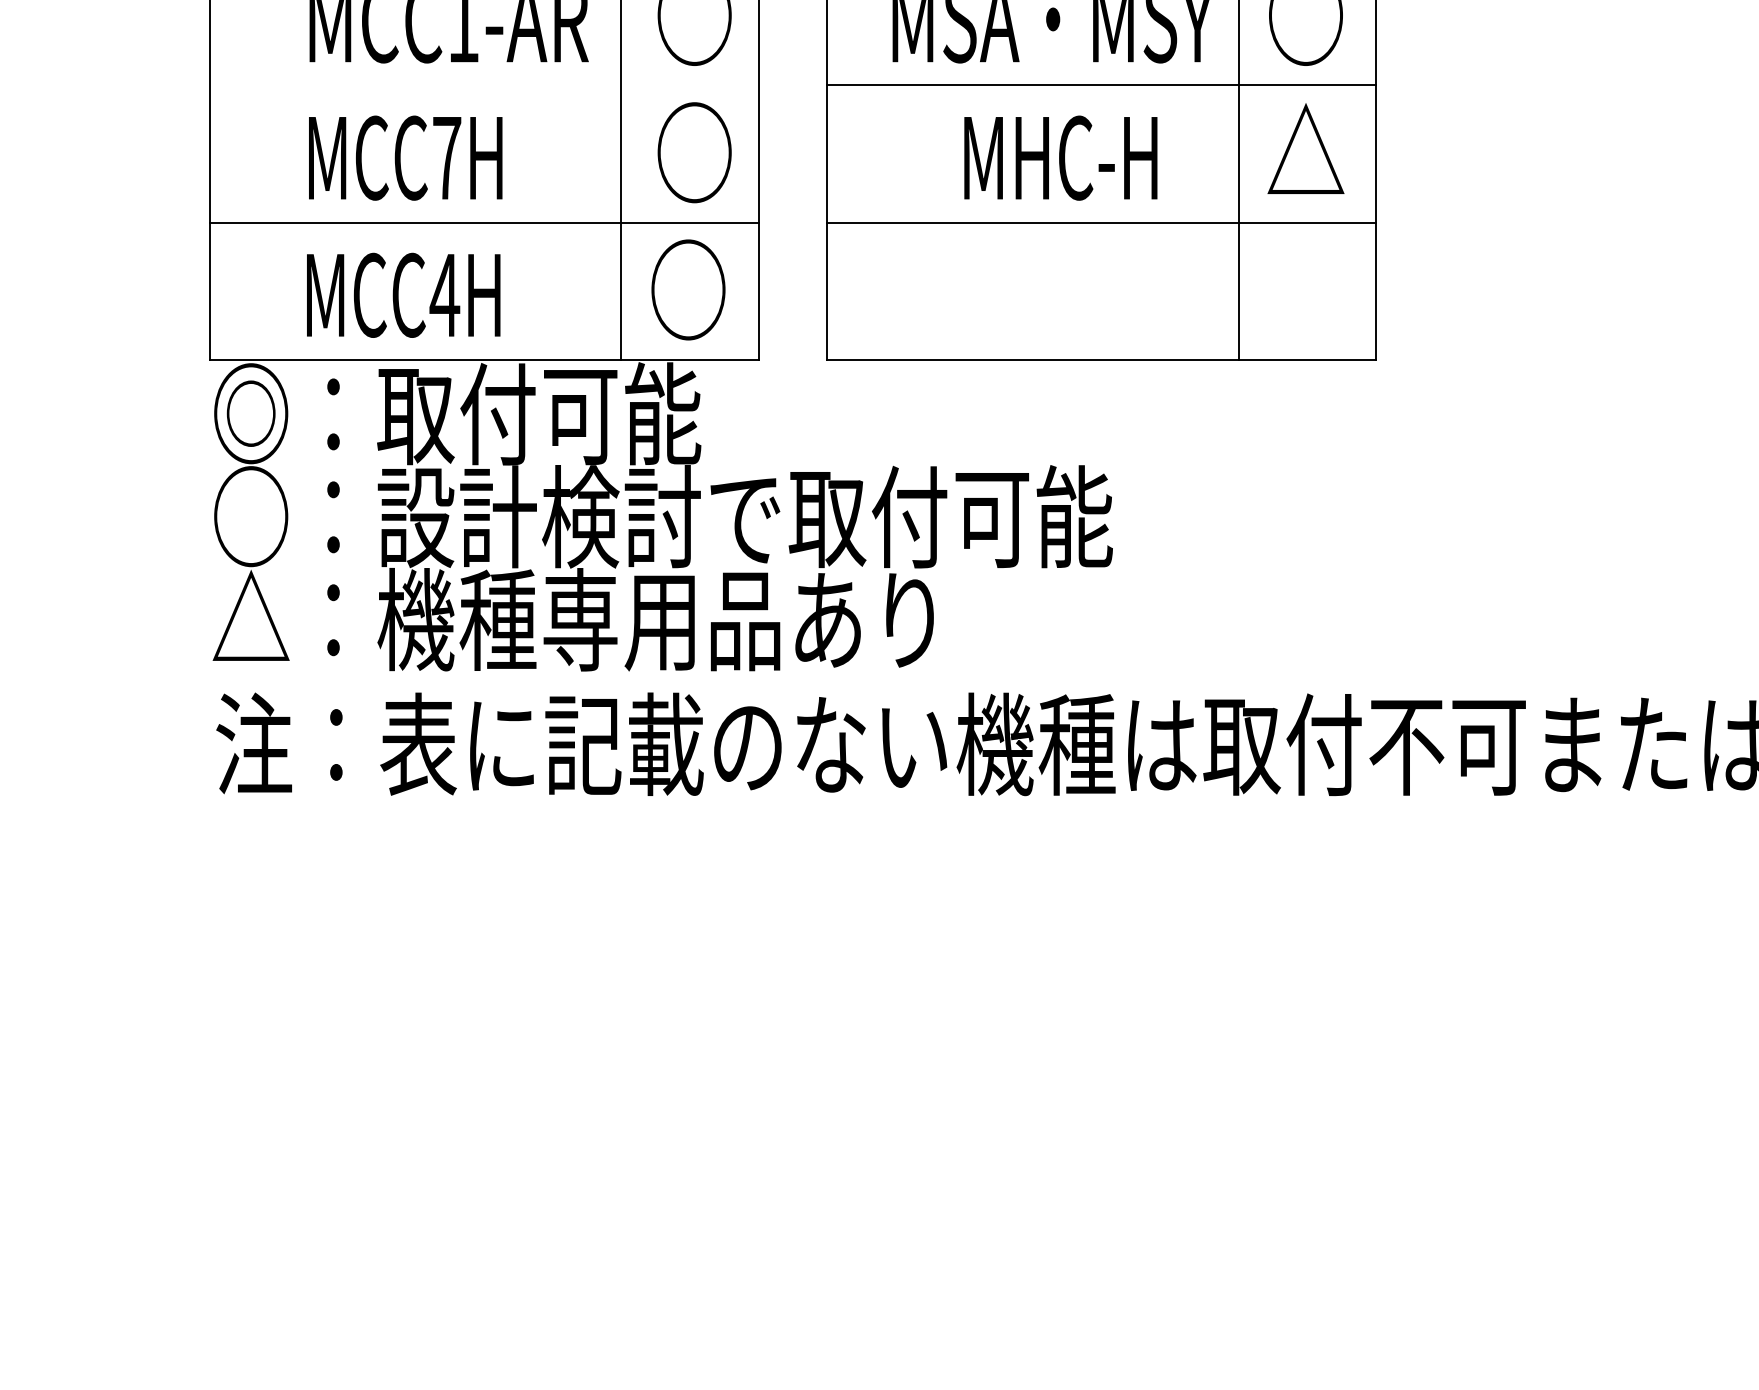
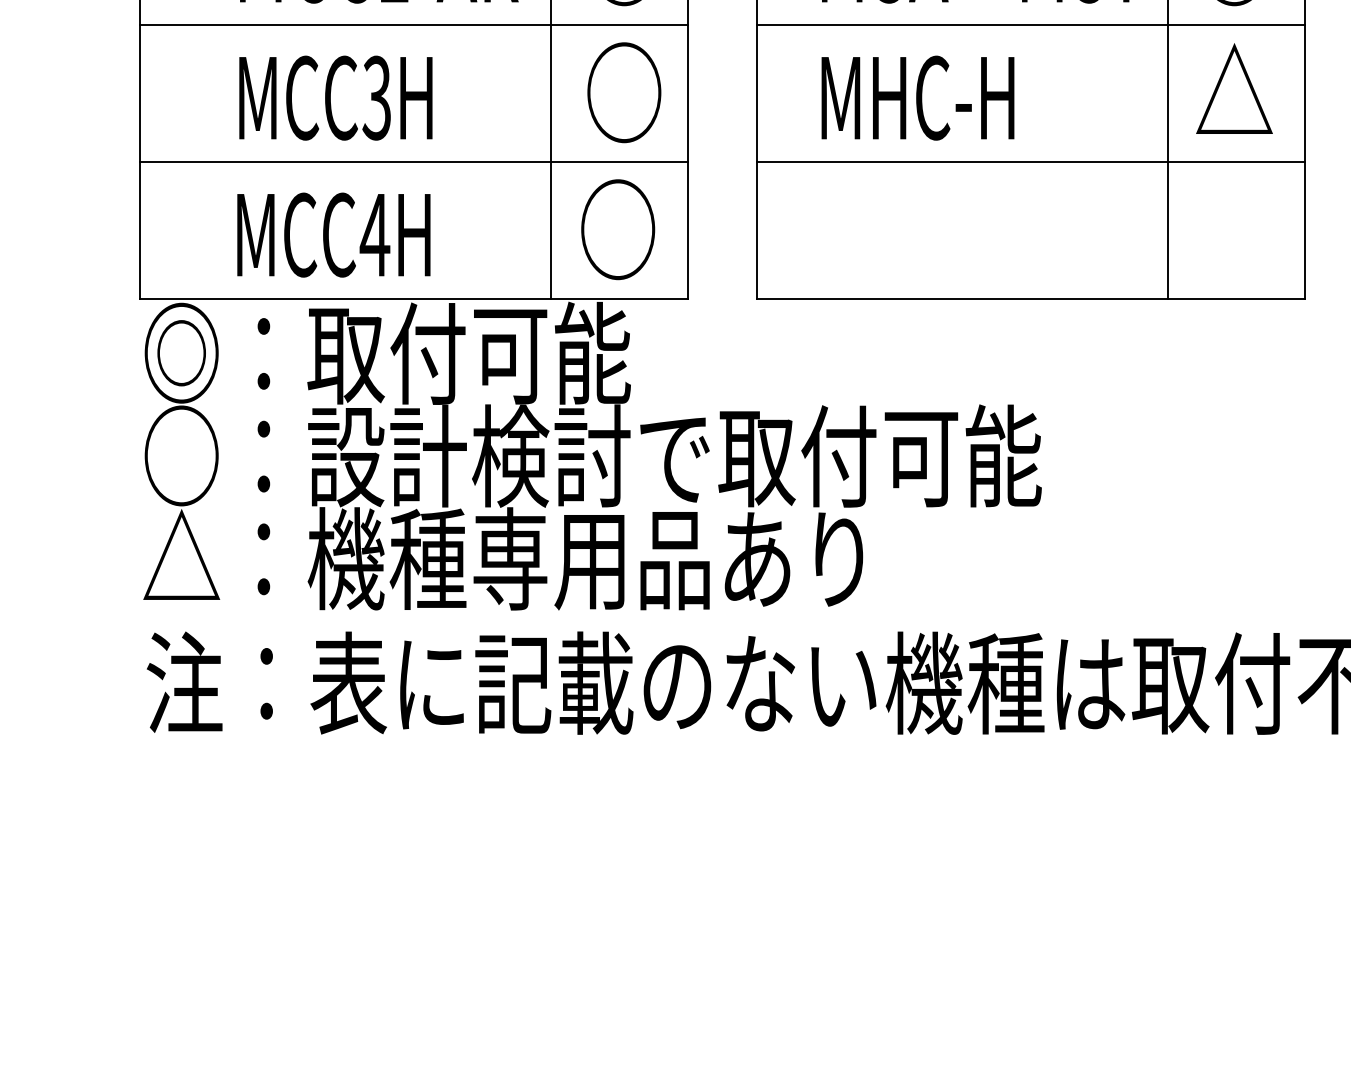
line: (483, 85) -> (413, 25), added
text: (446, 157) -> (376, 97), MCC7H -> MCC3H
text: (1060, 157) -> (917, 97), moved

